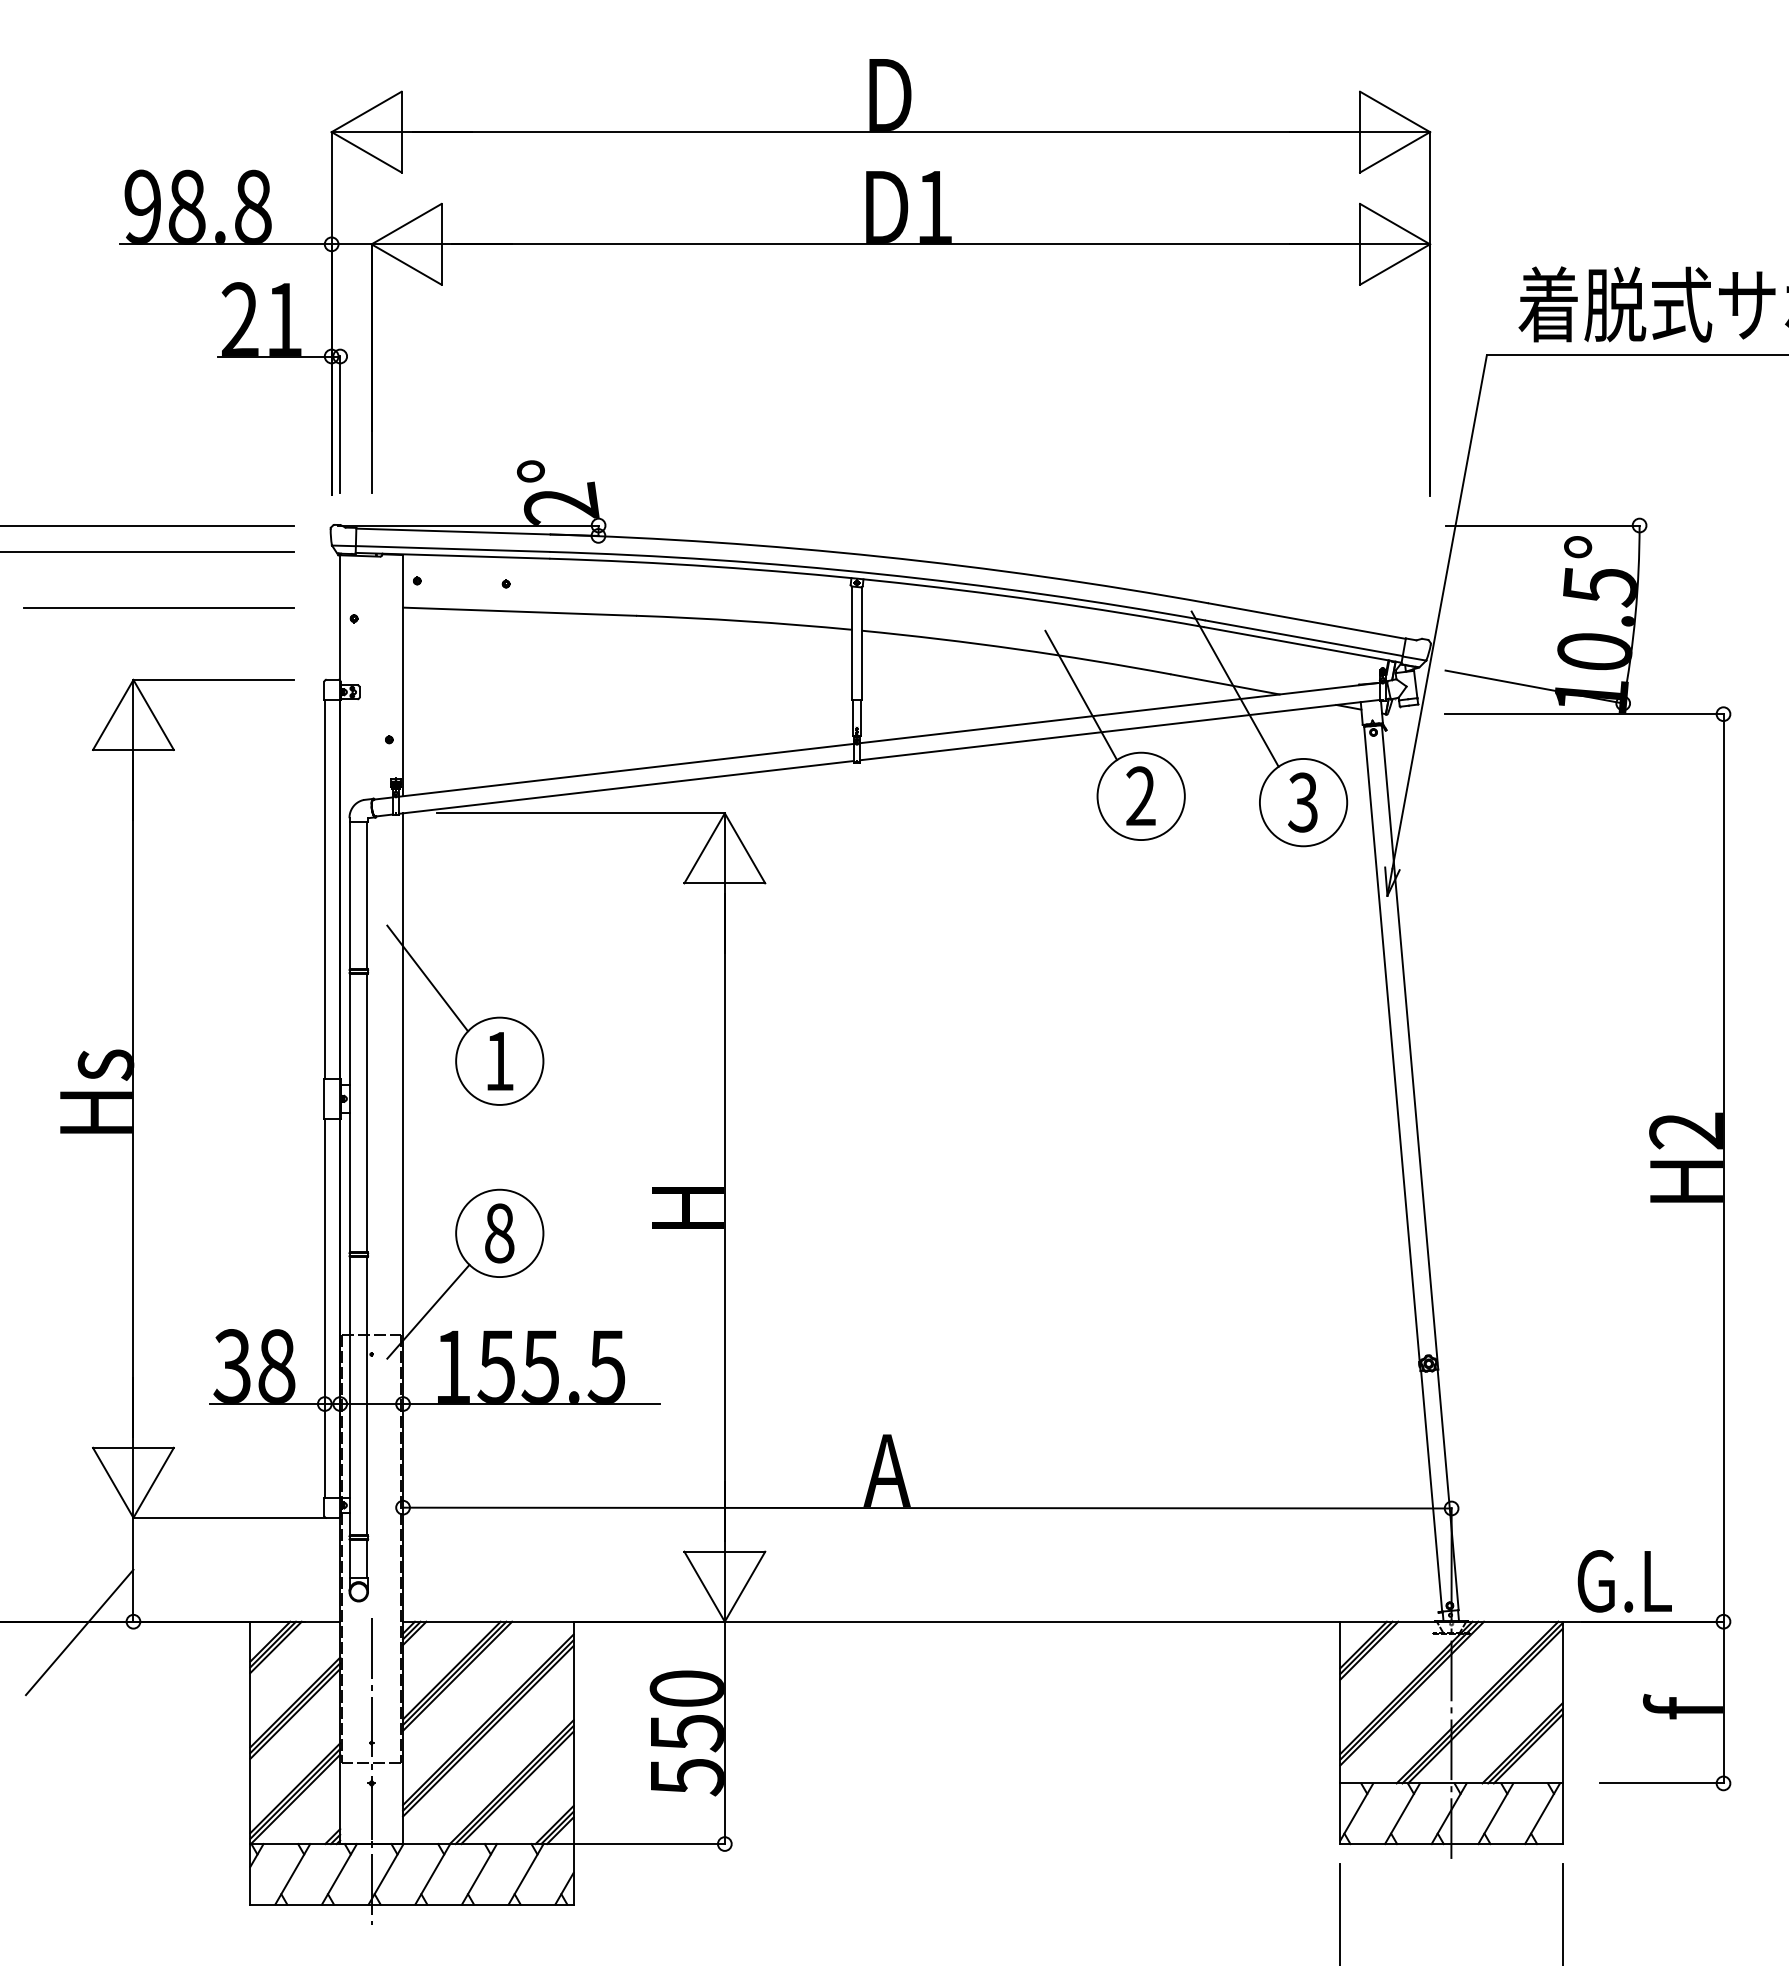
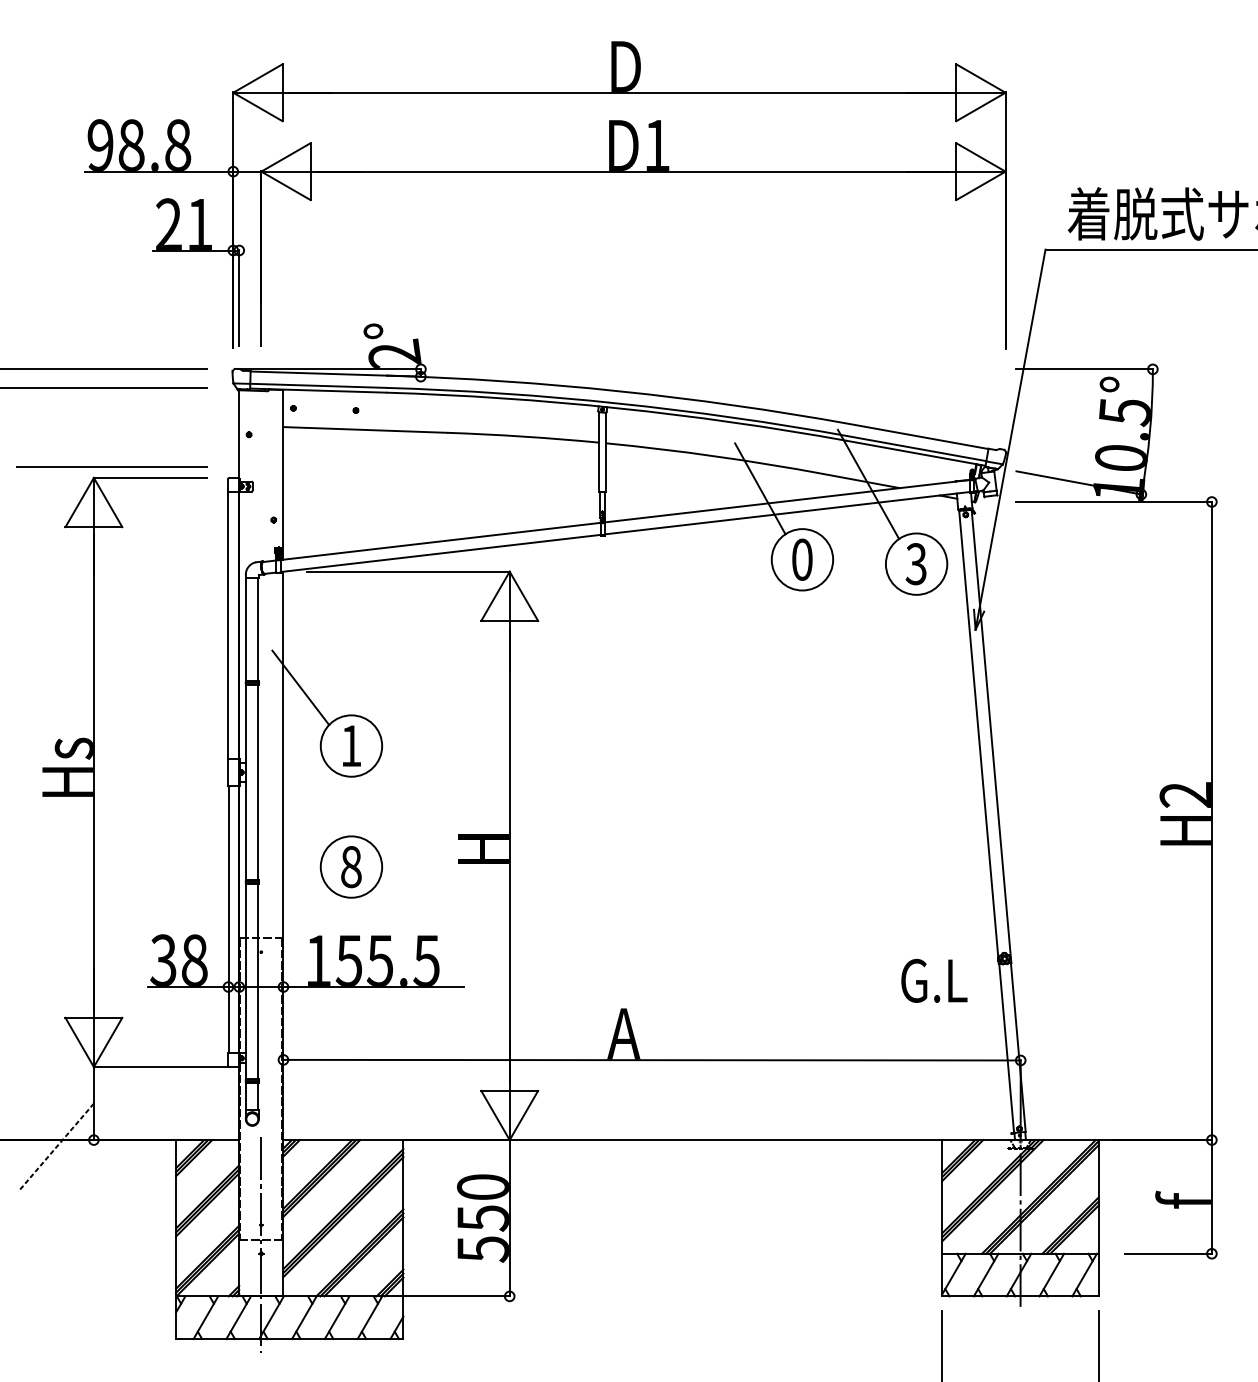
line: (158, 607) -> (111, 467), moved
text: (1140, 796) -> (801, 559), 2 -> 0
line: (428, 1311) -> (301, 921), removed
text: (1624, 1581) -> (934, 981), moved
line: (79, 1632) -> (55, 1147), solid -> dashed

